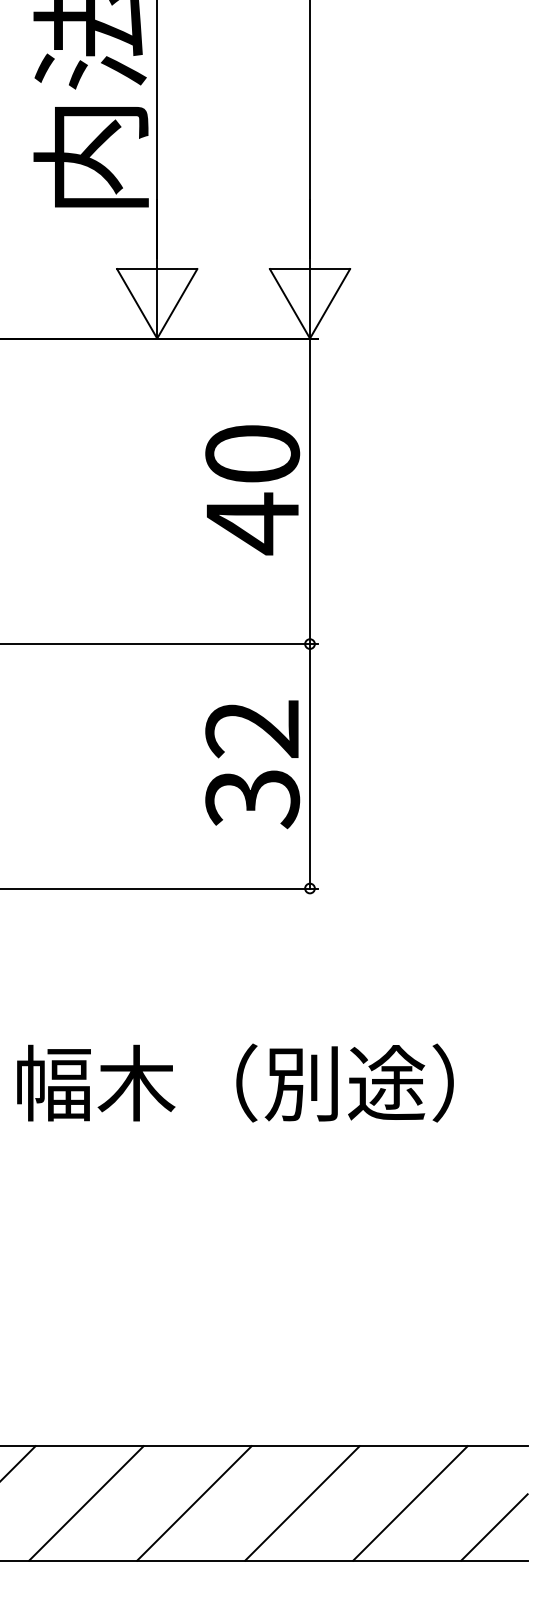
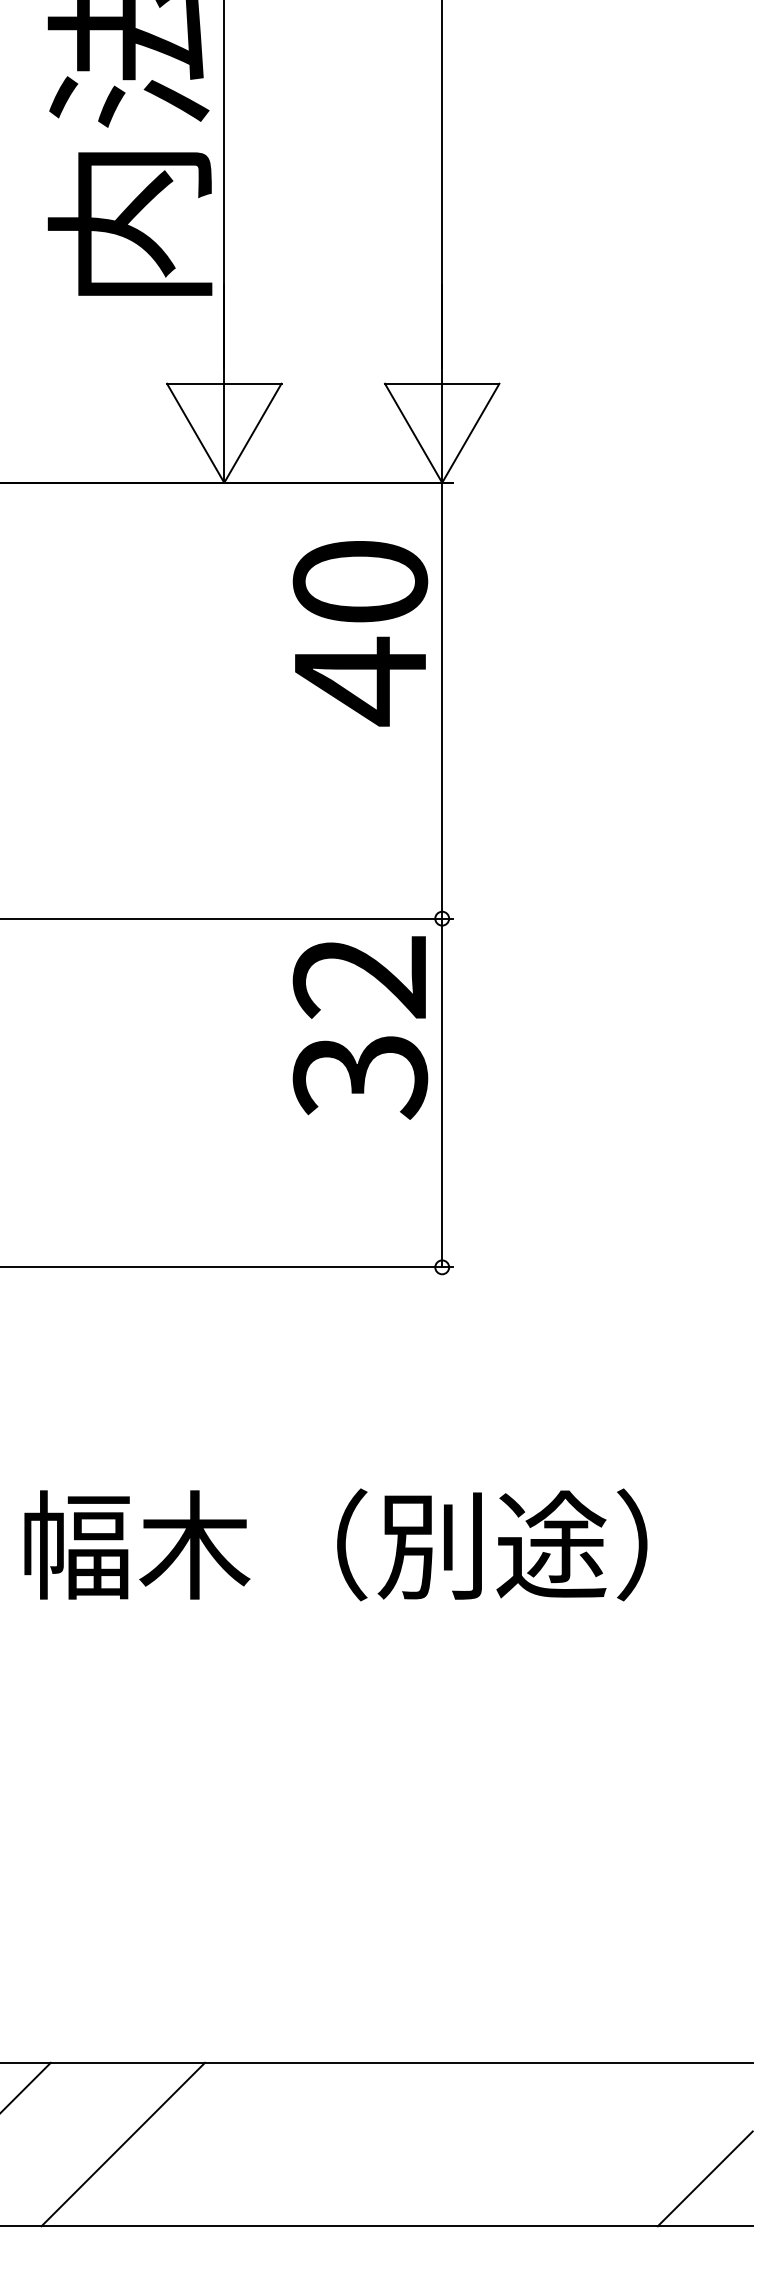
text: (252, 490) -> (360, 633), moved
text: (252, 764) -> (360, 1027), moved
line: (194, 1503) -> (277, 2144), removed
line: (302, 1503) -> (431, 2144), removed
line: (410, 1503) -> (585, 2144), removed

